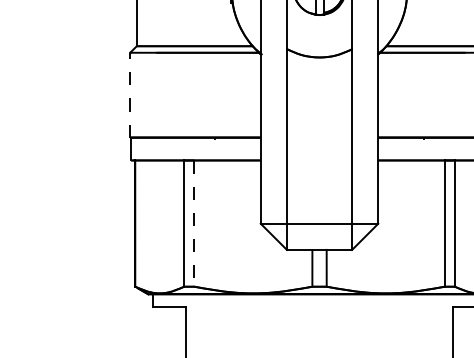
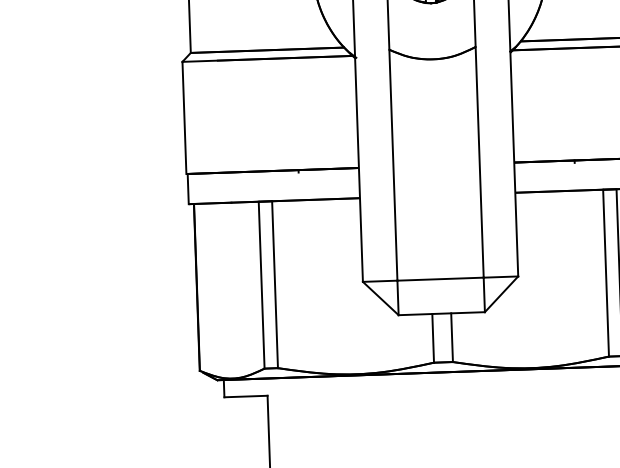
line: (130, 94) -> (184, 117), dashed -> solid
line: (194, 224) -> (275, 285), dashed -> solid

